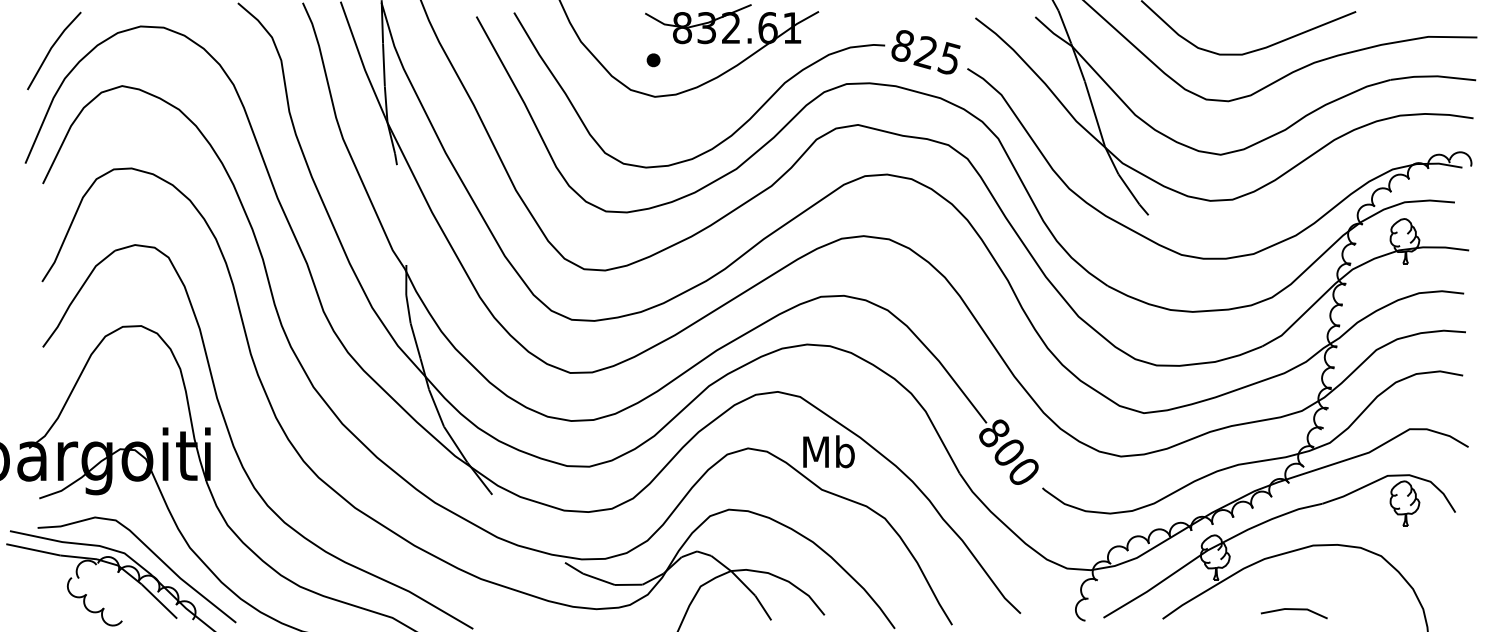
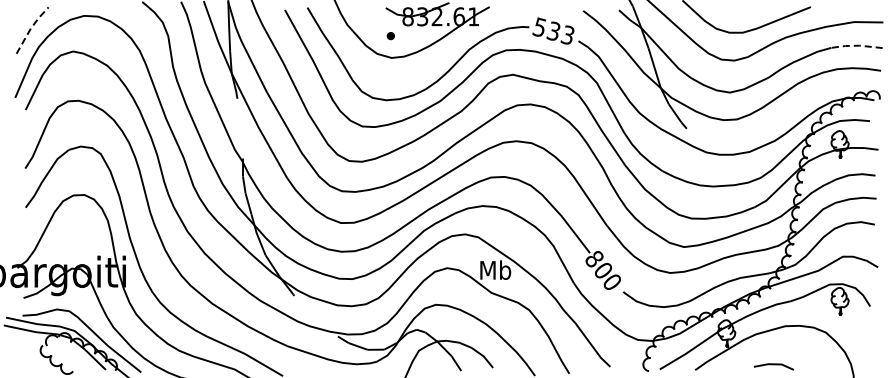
line: (50, 47) -> (30, 28), solid -> dashed
text: (925, 50) -> (553, 30), 825 -> 533
line: (1432, 75) -> (856, 45), solid -> dashed

